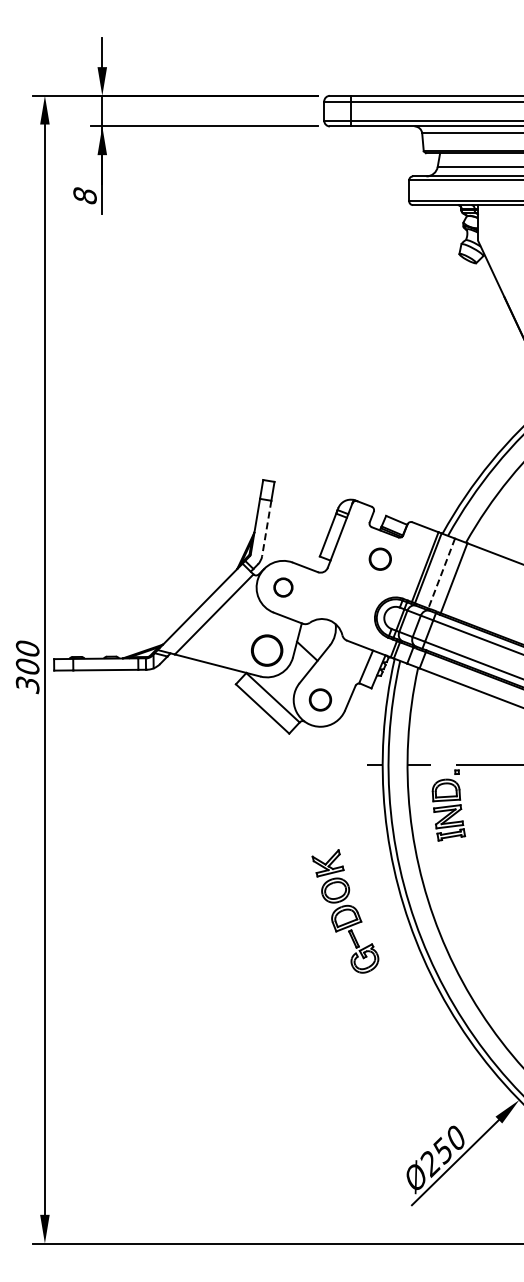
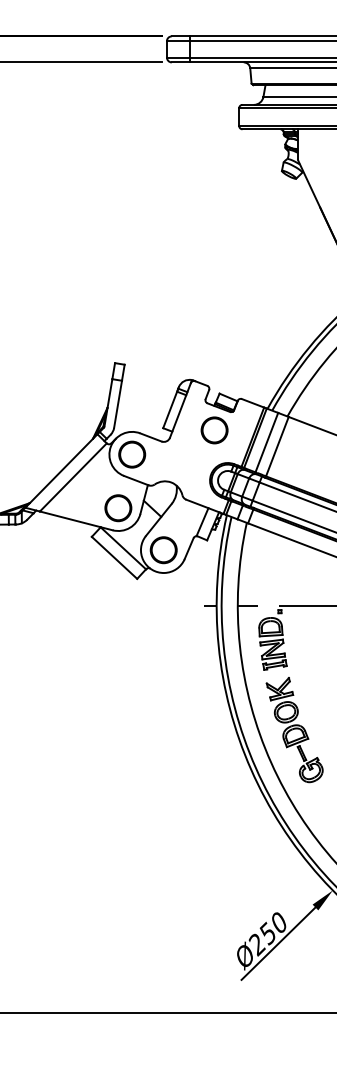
line: (266, 528) -> (117, 404), dashed -> solid
circle: (380, 559) -> (214, 430), size x1.43
line: (441, 573) -> (266, 442), dashed -> solid
circle: (283, 587) -> (132, 454), size x1.67
part: (320, 699) -> (163, 549), size x1.43
part: (345, 911) -> (294, 730), moved

